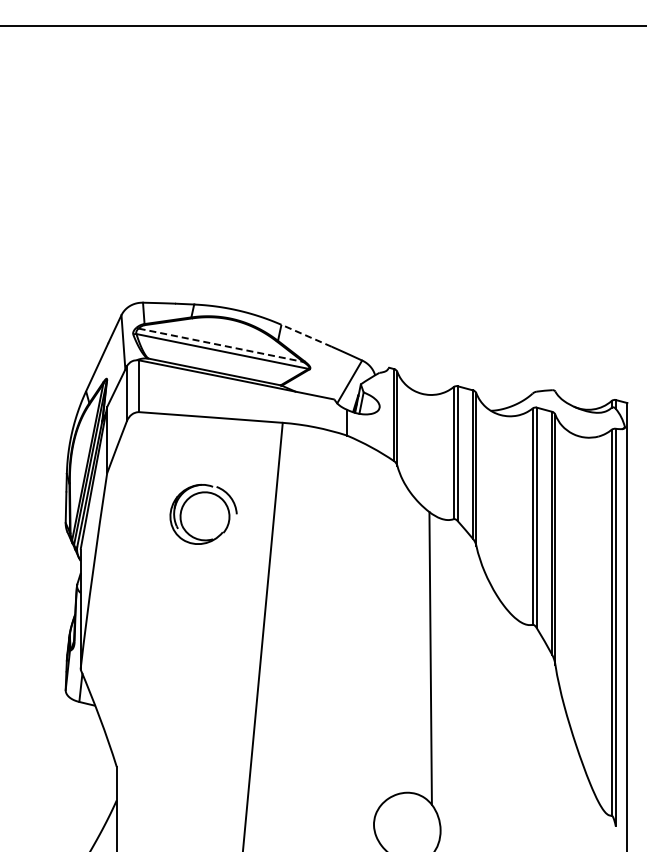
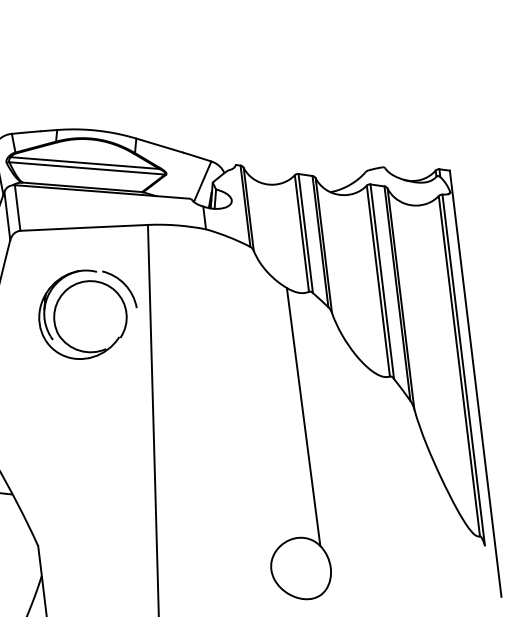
line: (306, 335) -> (159, 145), dashed -> solid
line: (220, 345) -> (84, 163), dashed -> solid
part: (203, 514) -> (87, 314), size x1.67

